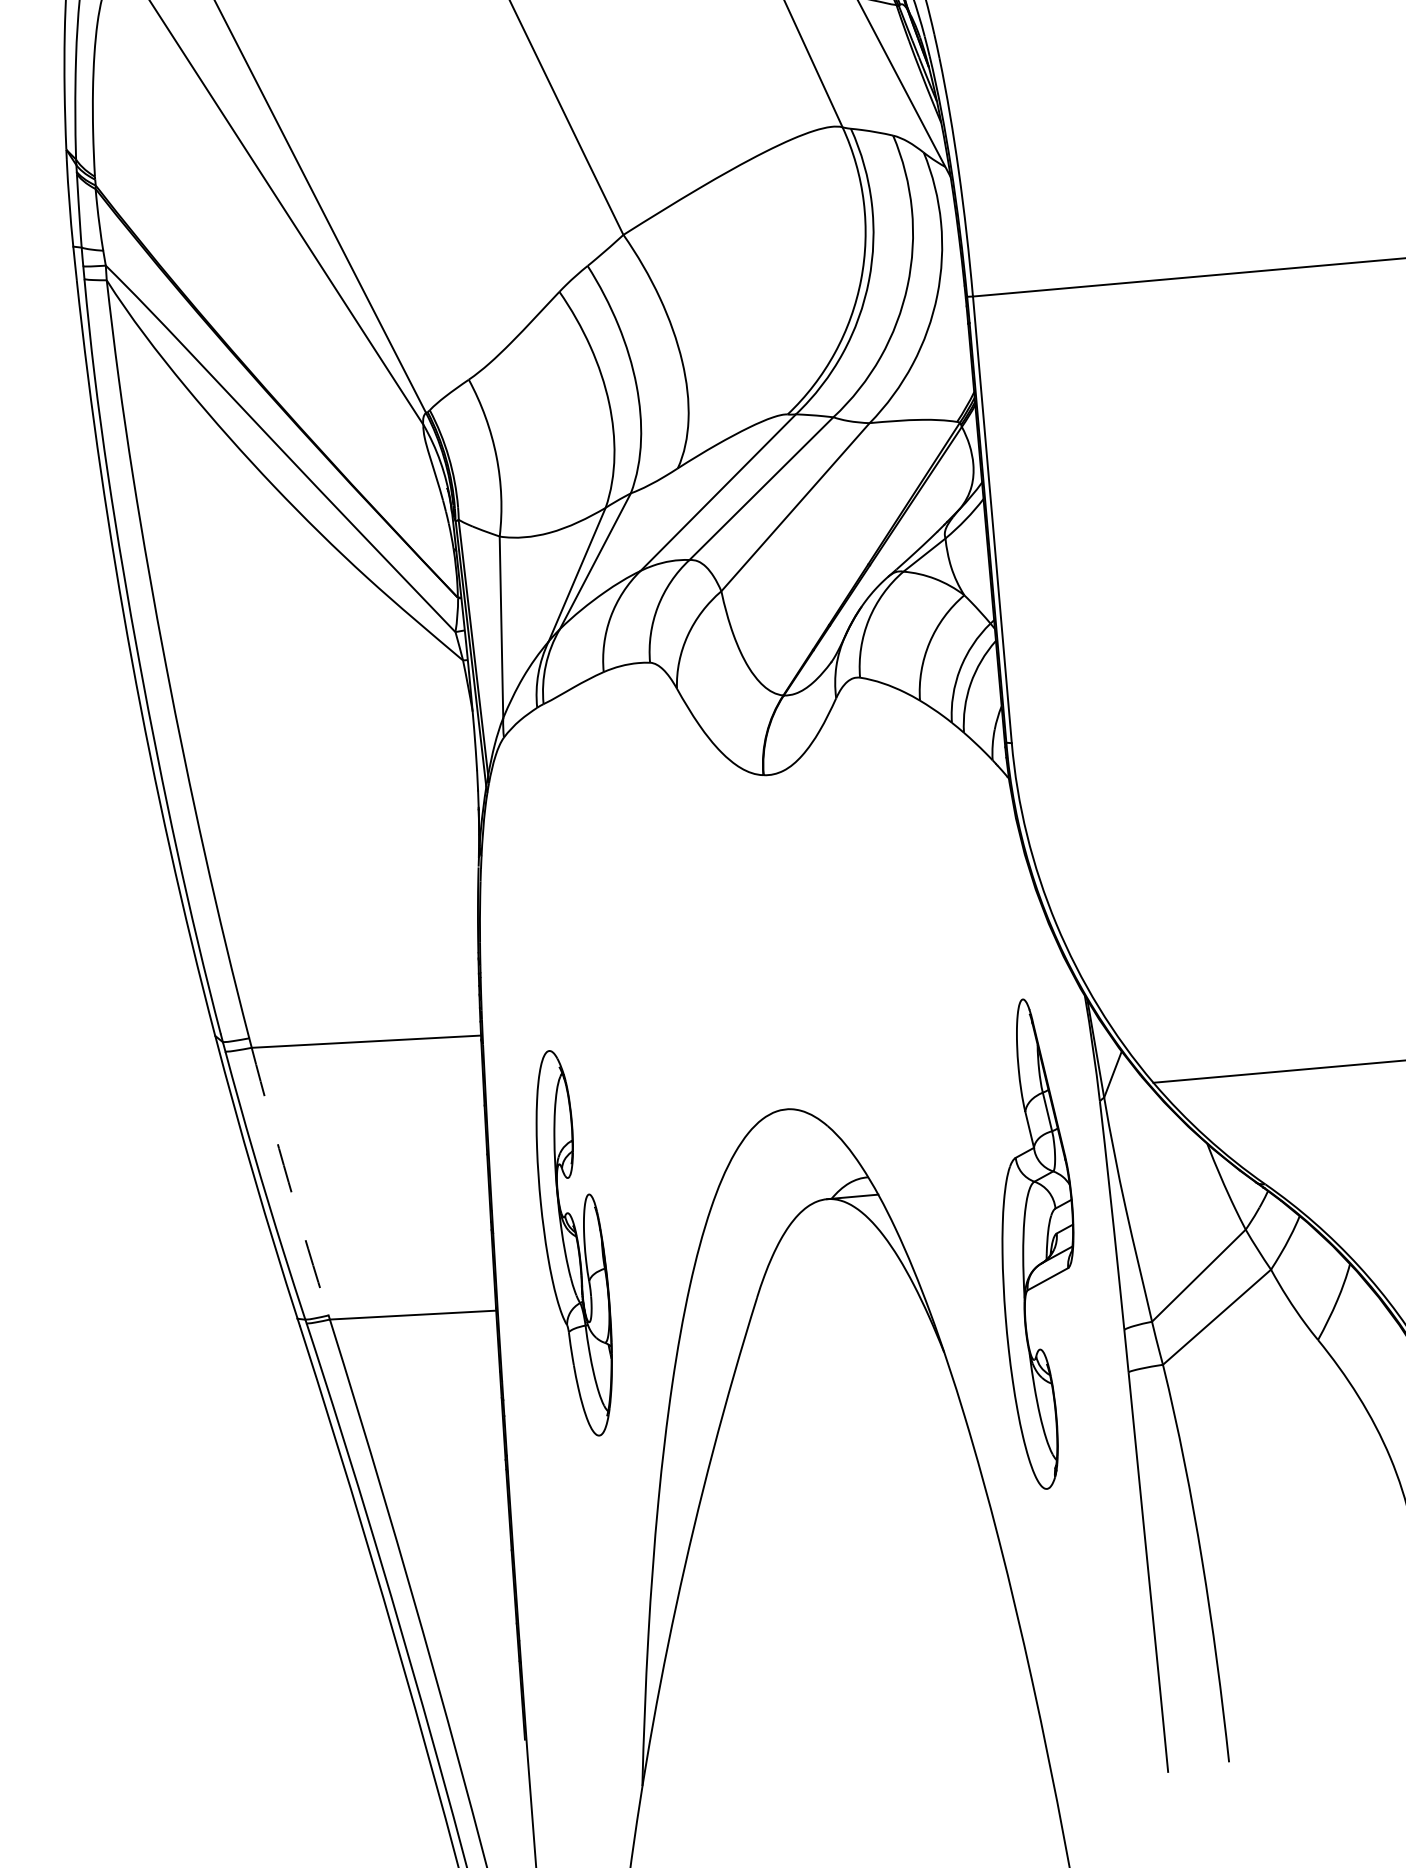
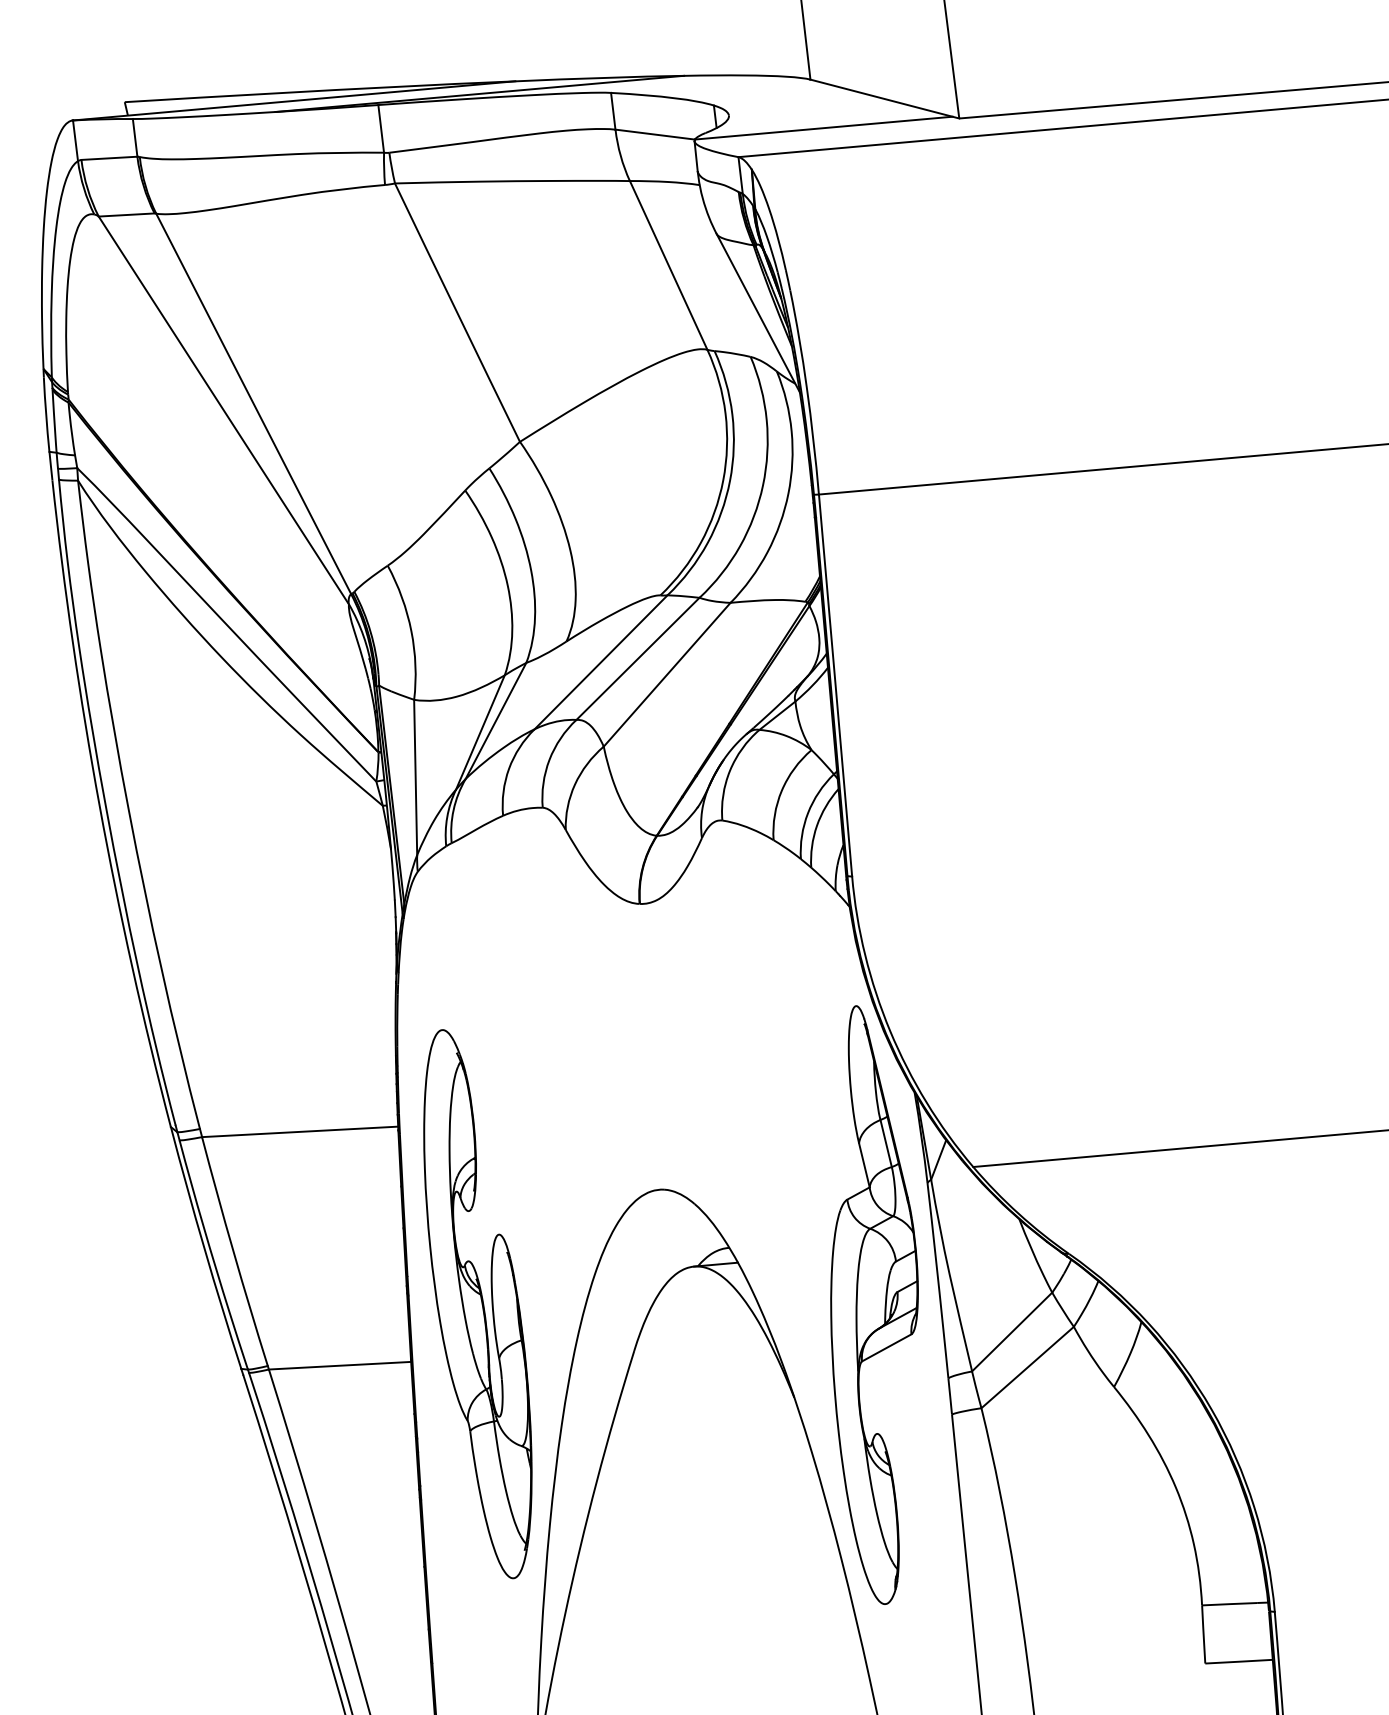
arc: (288, 1181) -> (233, 1251), dashed -> solid
part: (573, 1243) -> (477, 1304), size x1.67
part: (1037, 1243) -> (874, 1304), size x1.43

